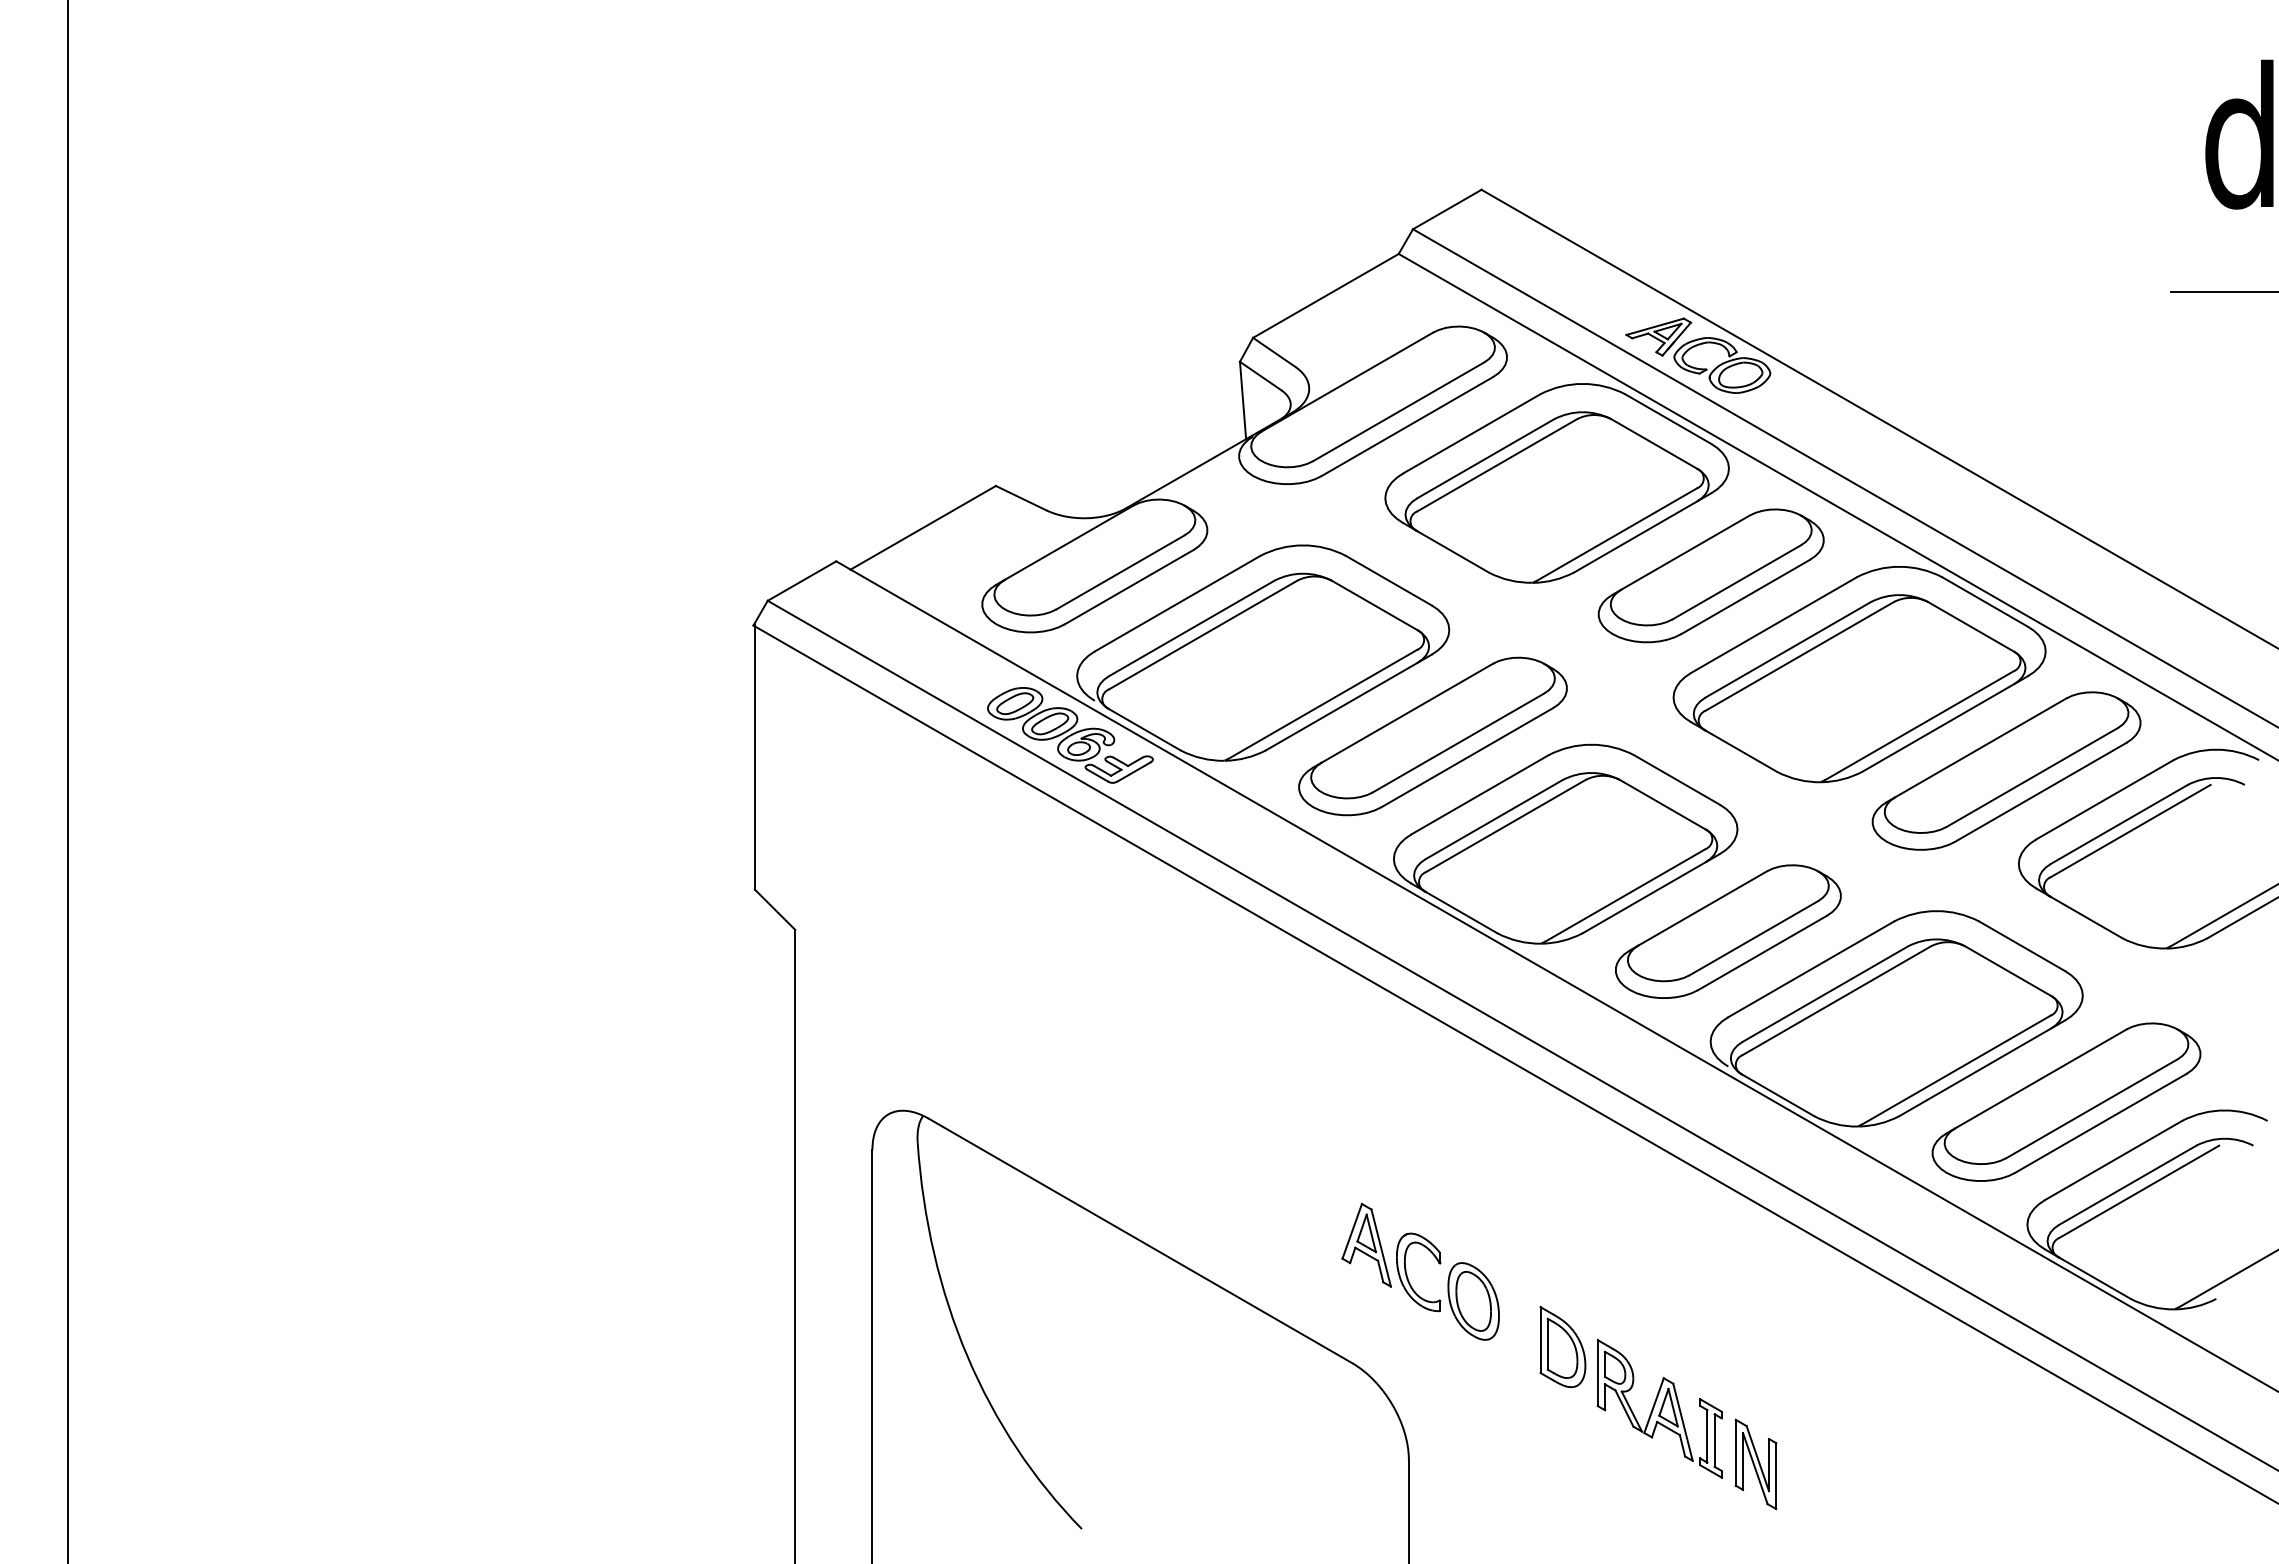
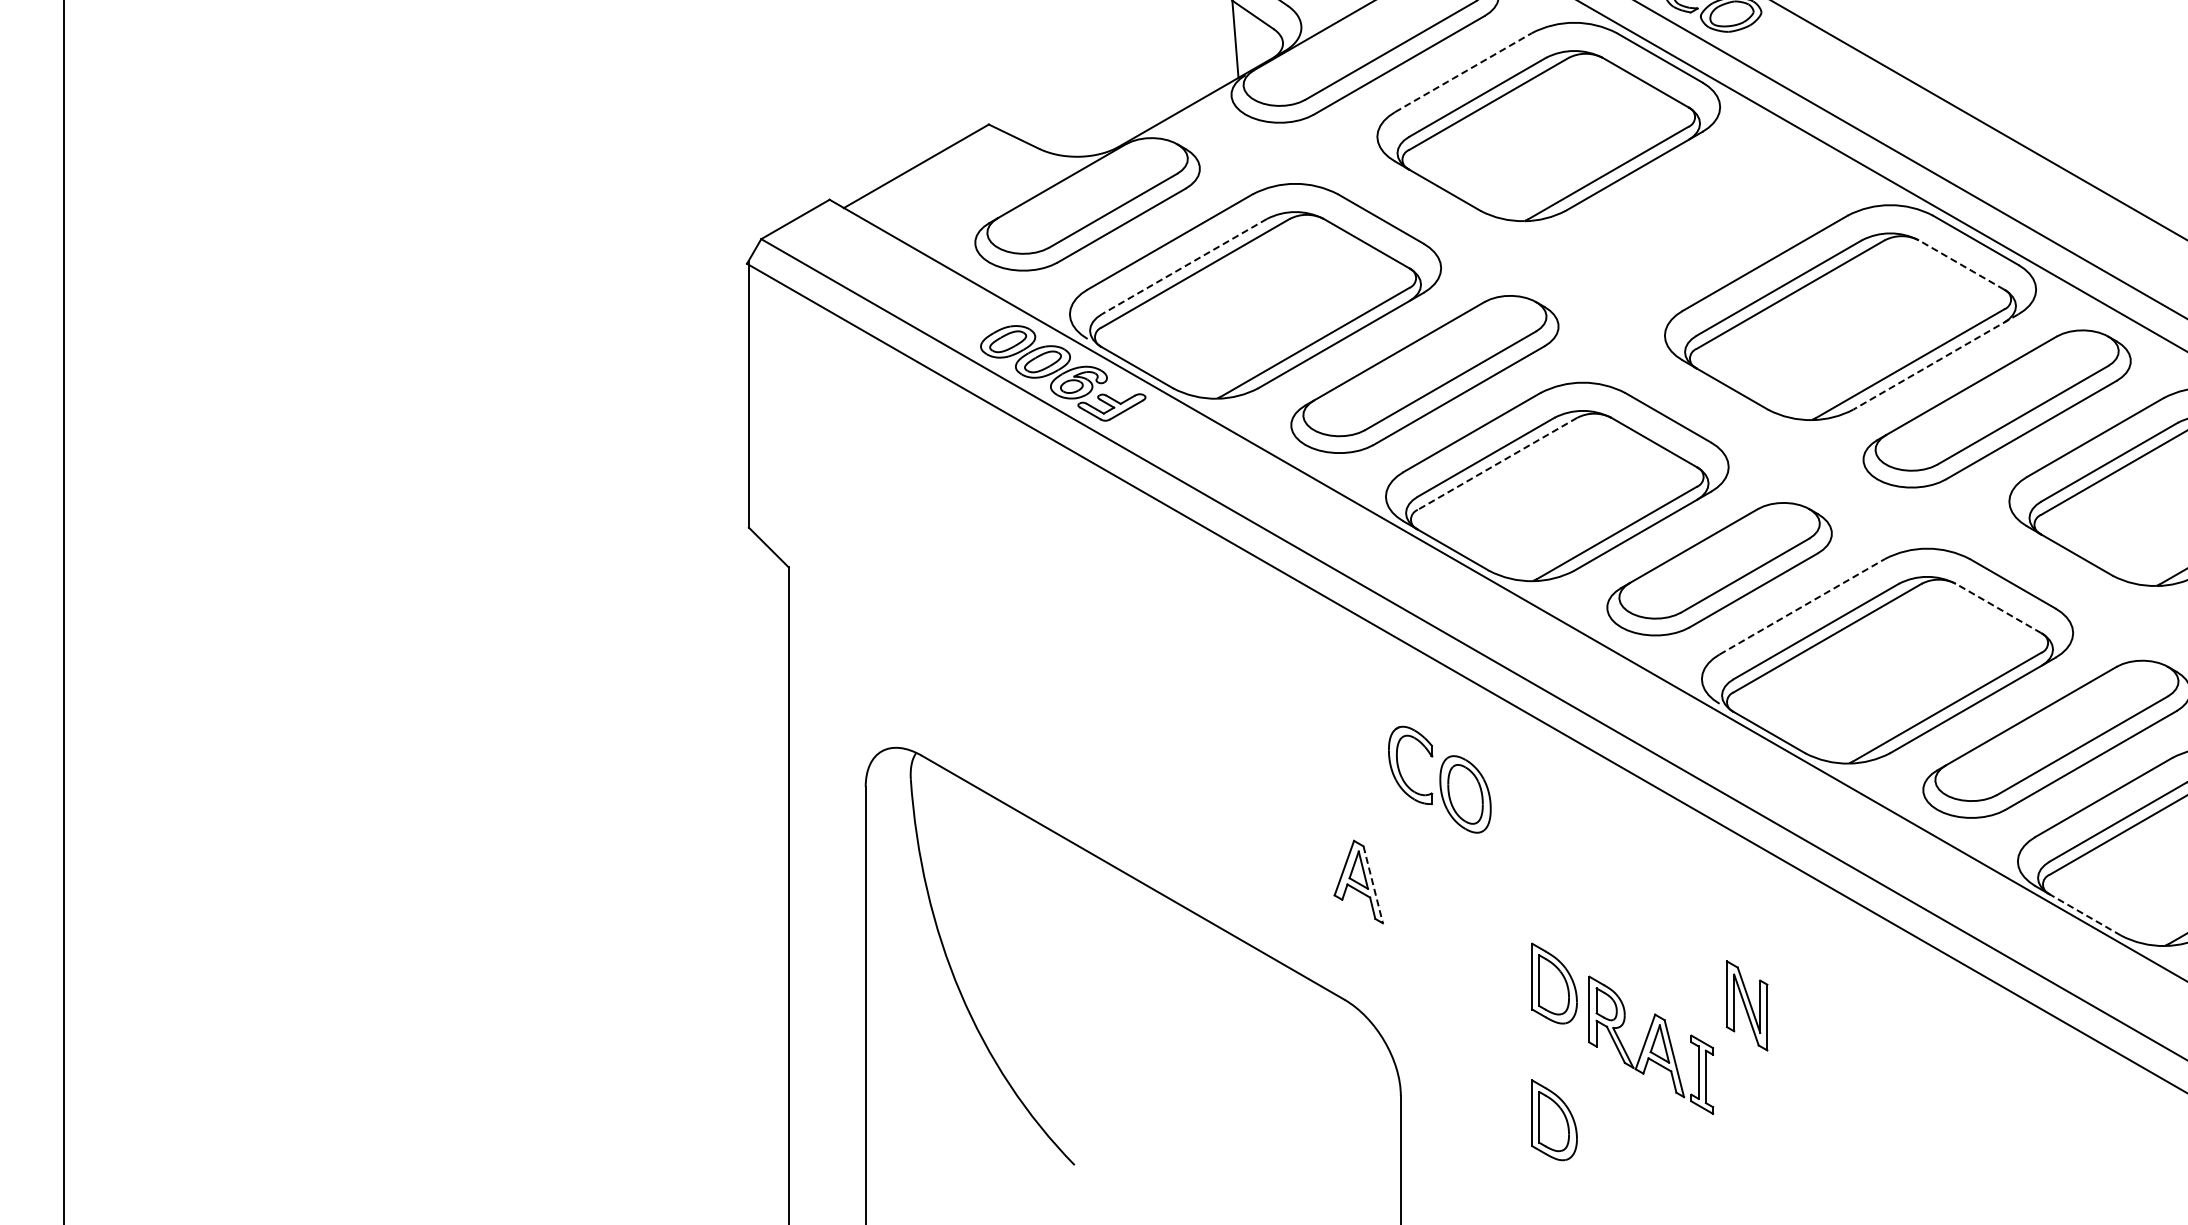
line: (1471, 433) -> (1463, 72), solid -> dashed
part: (1710, 575) -> (1701, 213), removed
line: (1970, 626) -> (1961, 264), solid -> dashed
line: (1191, 628) -> (1184, 266), solid -> dashed
line: (1945, 723) -> (1936, 361), solid -> dashed
line: (1505, 826) -> (1497, 464), solid -> dashed
line: (1811, 969) -> (1802, 606), solid -> dashed
line: (2007, 970) -> (1998, 607), solid -> dashed
line: (1381, 1248) -> (1373, 885), solid -> dashed
line: (2094, 1278) -> (2084, 915), solid -> dashed
part: (1447, 1286) -> (1439, 779), moved
part: (1755, 1464) -> (1746, 1005), moved
part: (1562, 1483) -> (1554, 1119), added

